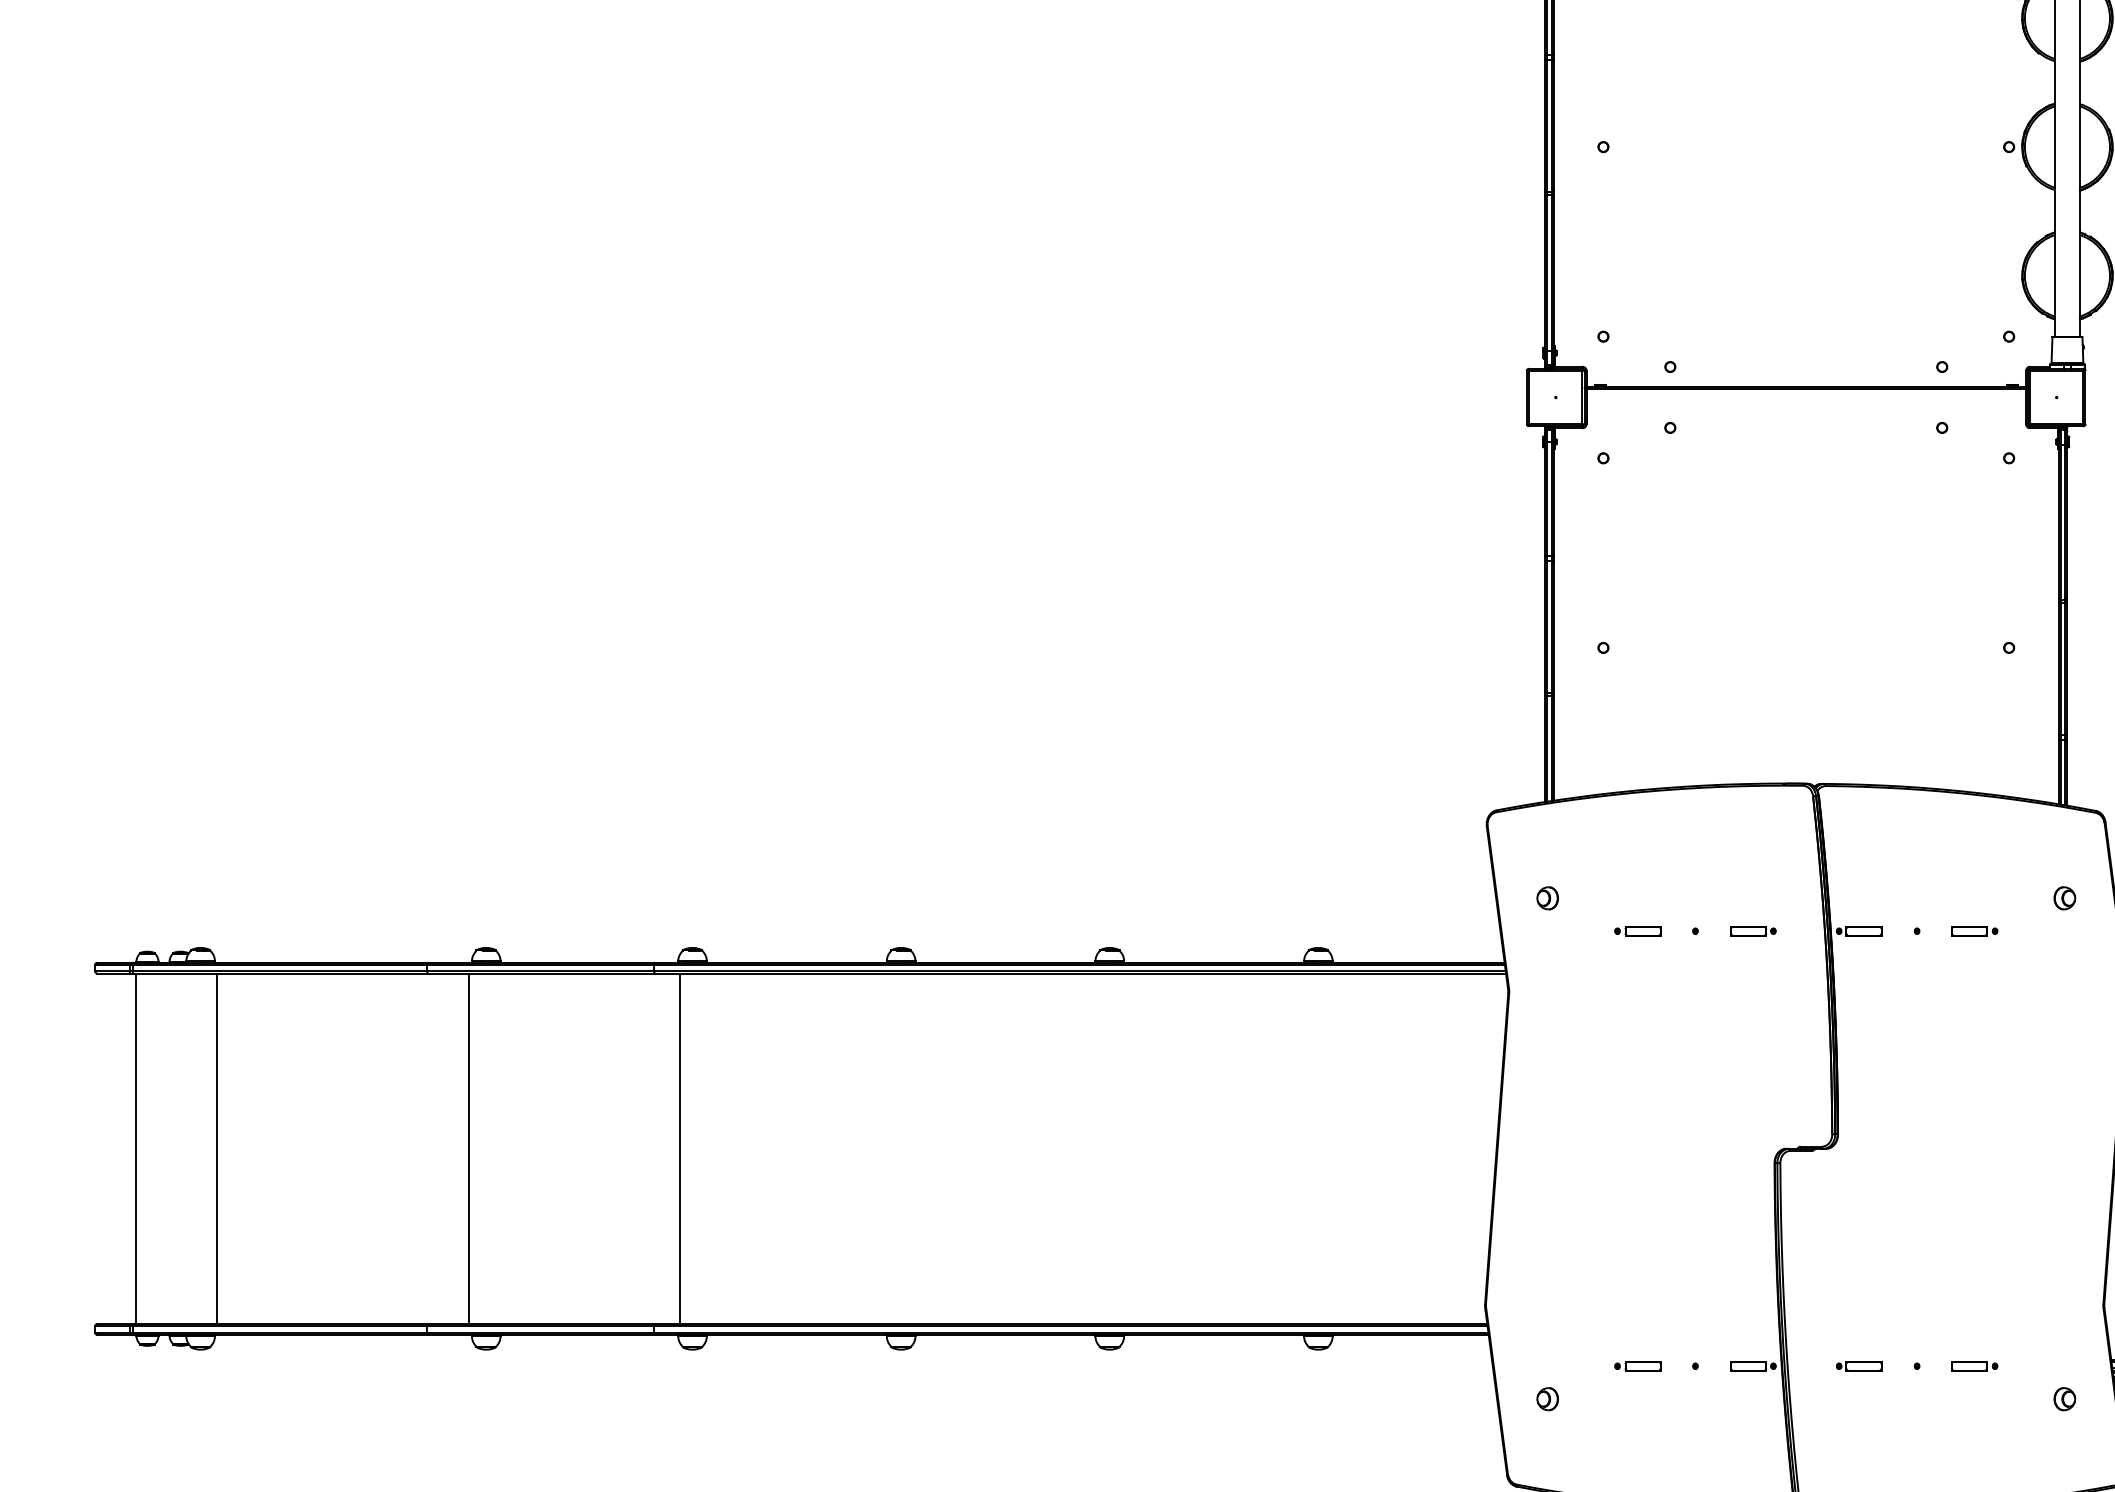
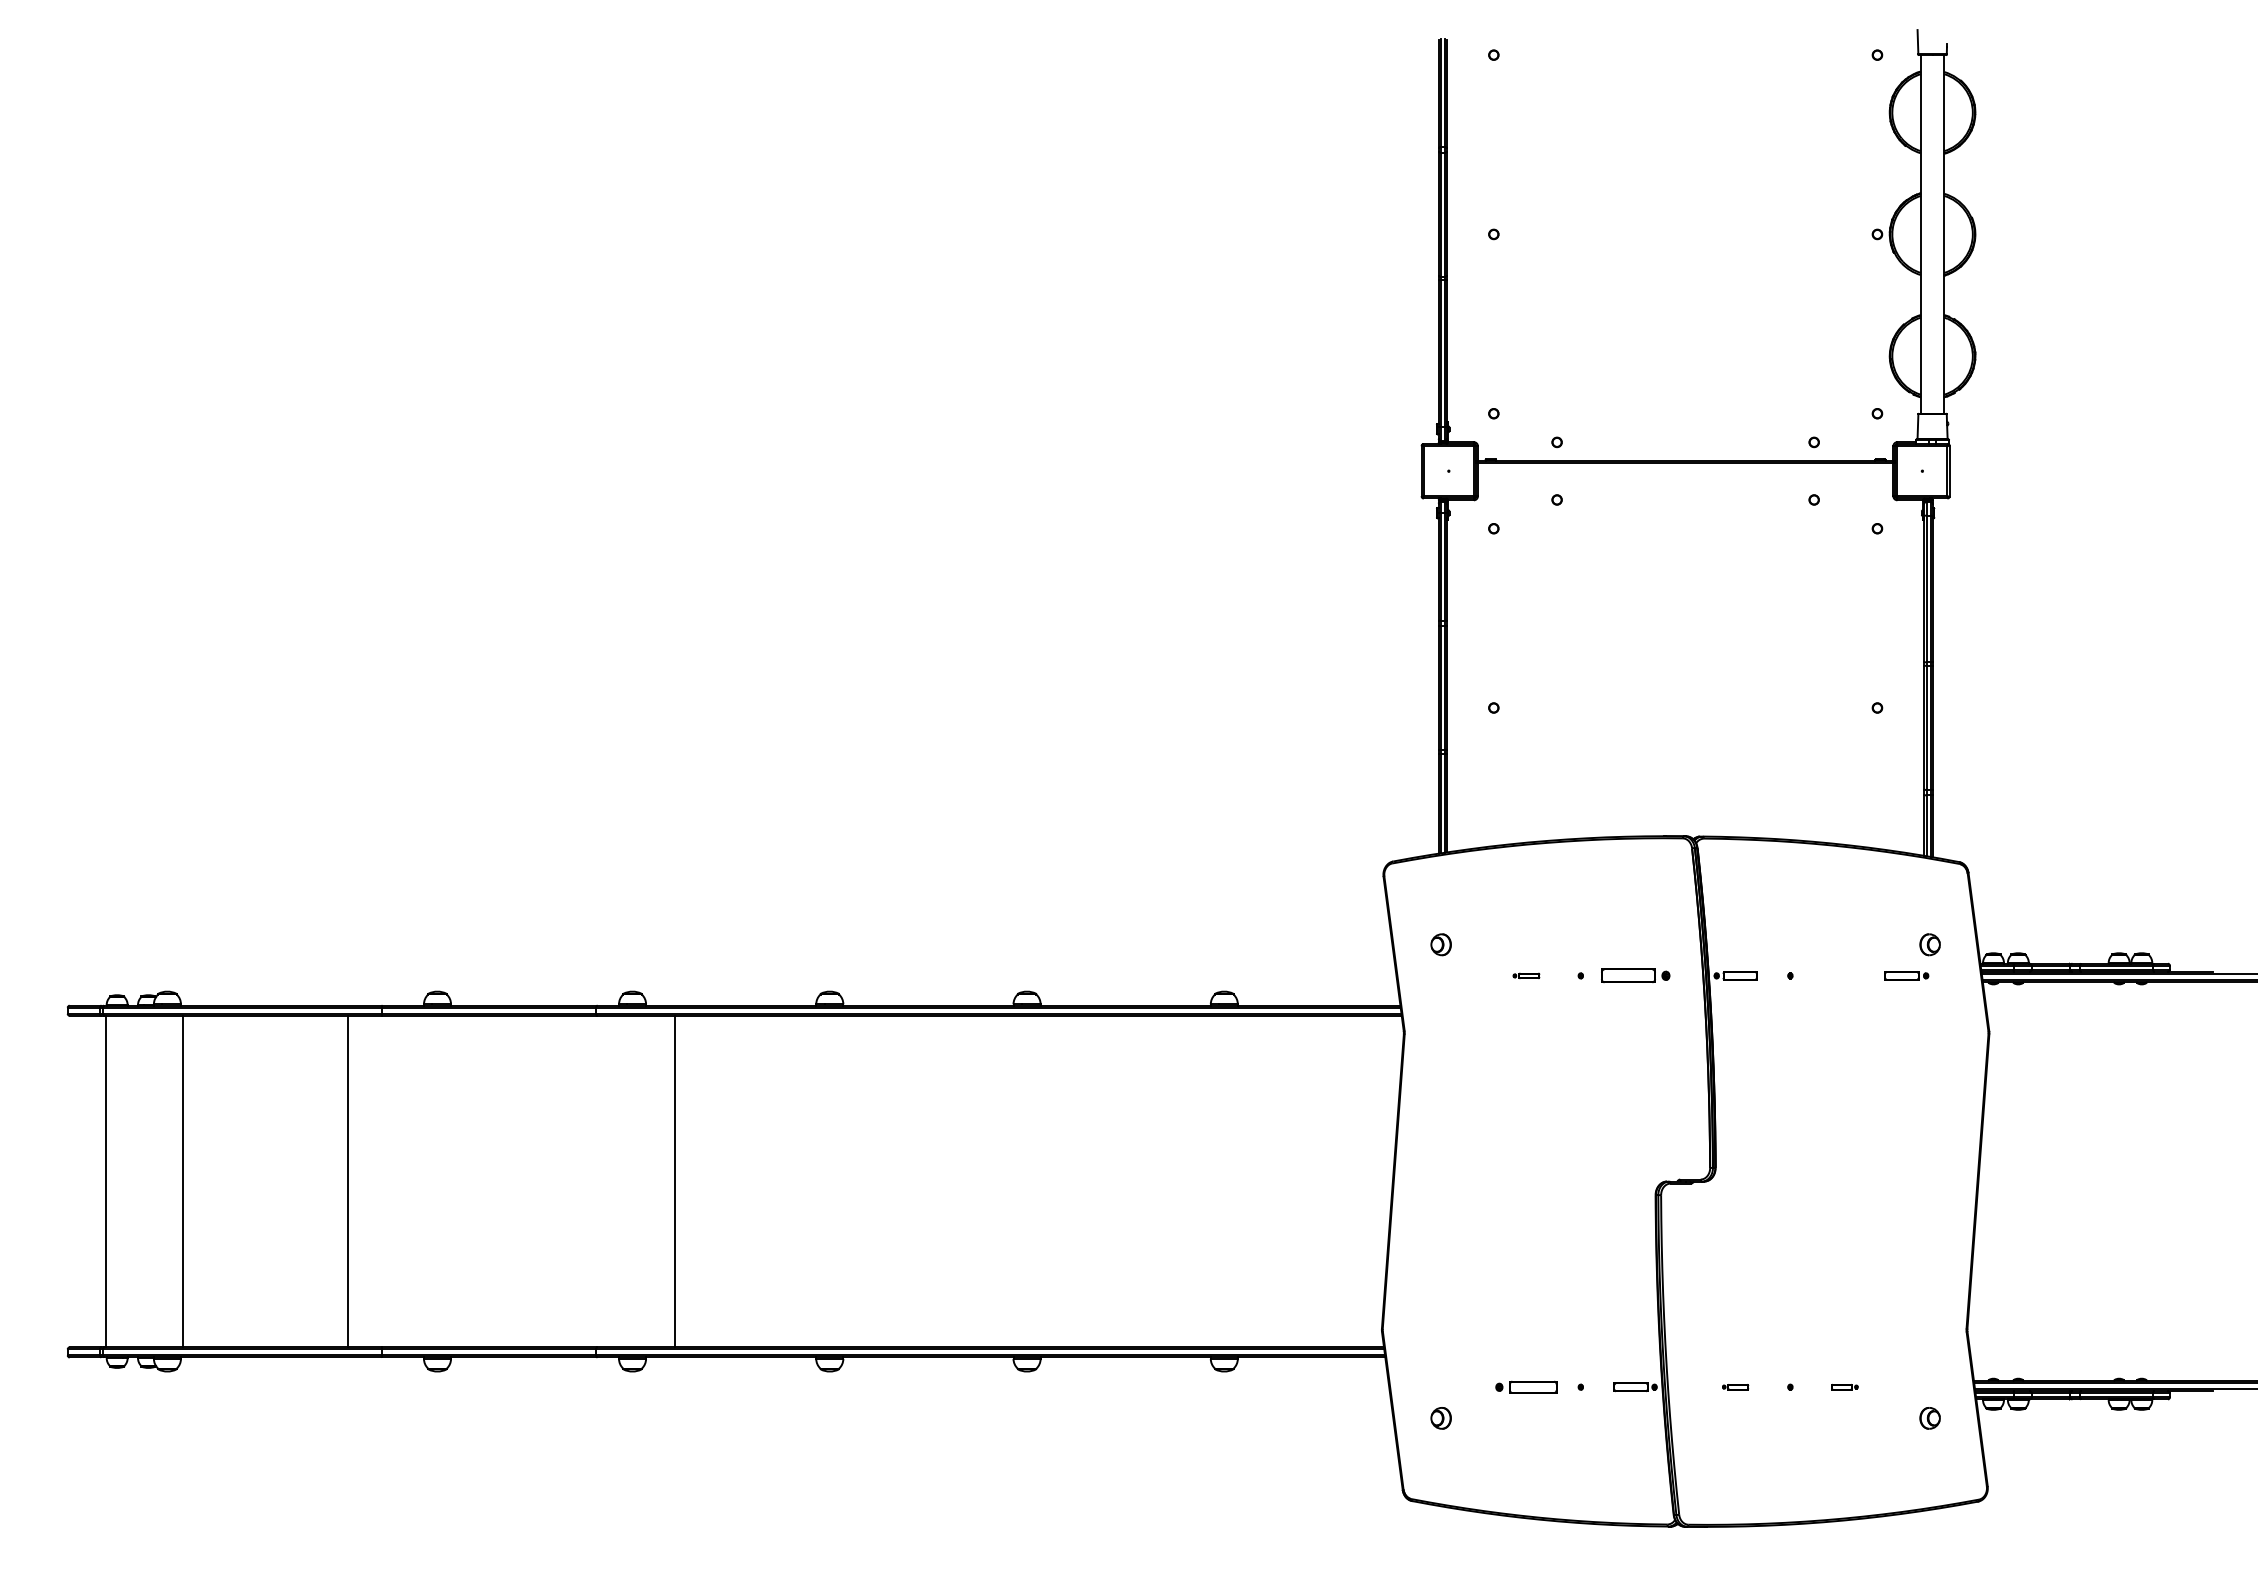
part: (1637, 930) -> (1526, 975), size x0.6
part: (1753, 930) -> (1635, 975), size x1.6
part: (1974, 930) -> (1906, 975), moved
line: (469, 1148) -> (348, 1181), moved
line: (680, 1148) -> (675, 1181), moved
part: (1637, 1365) -> (1526, 1386), size x1.4
part: (1859, 1365) -> (1735, 1386), size x0.6
part: (1974, 1365) -> (1844, 1386), size x0.6

